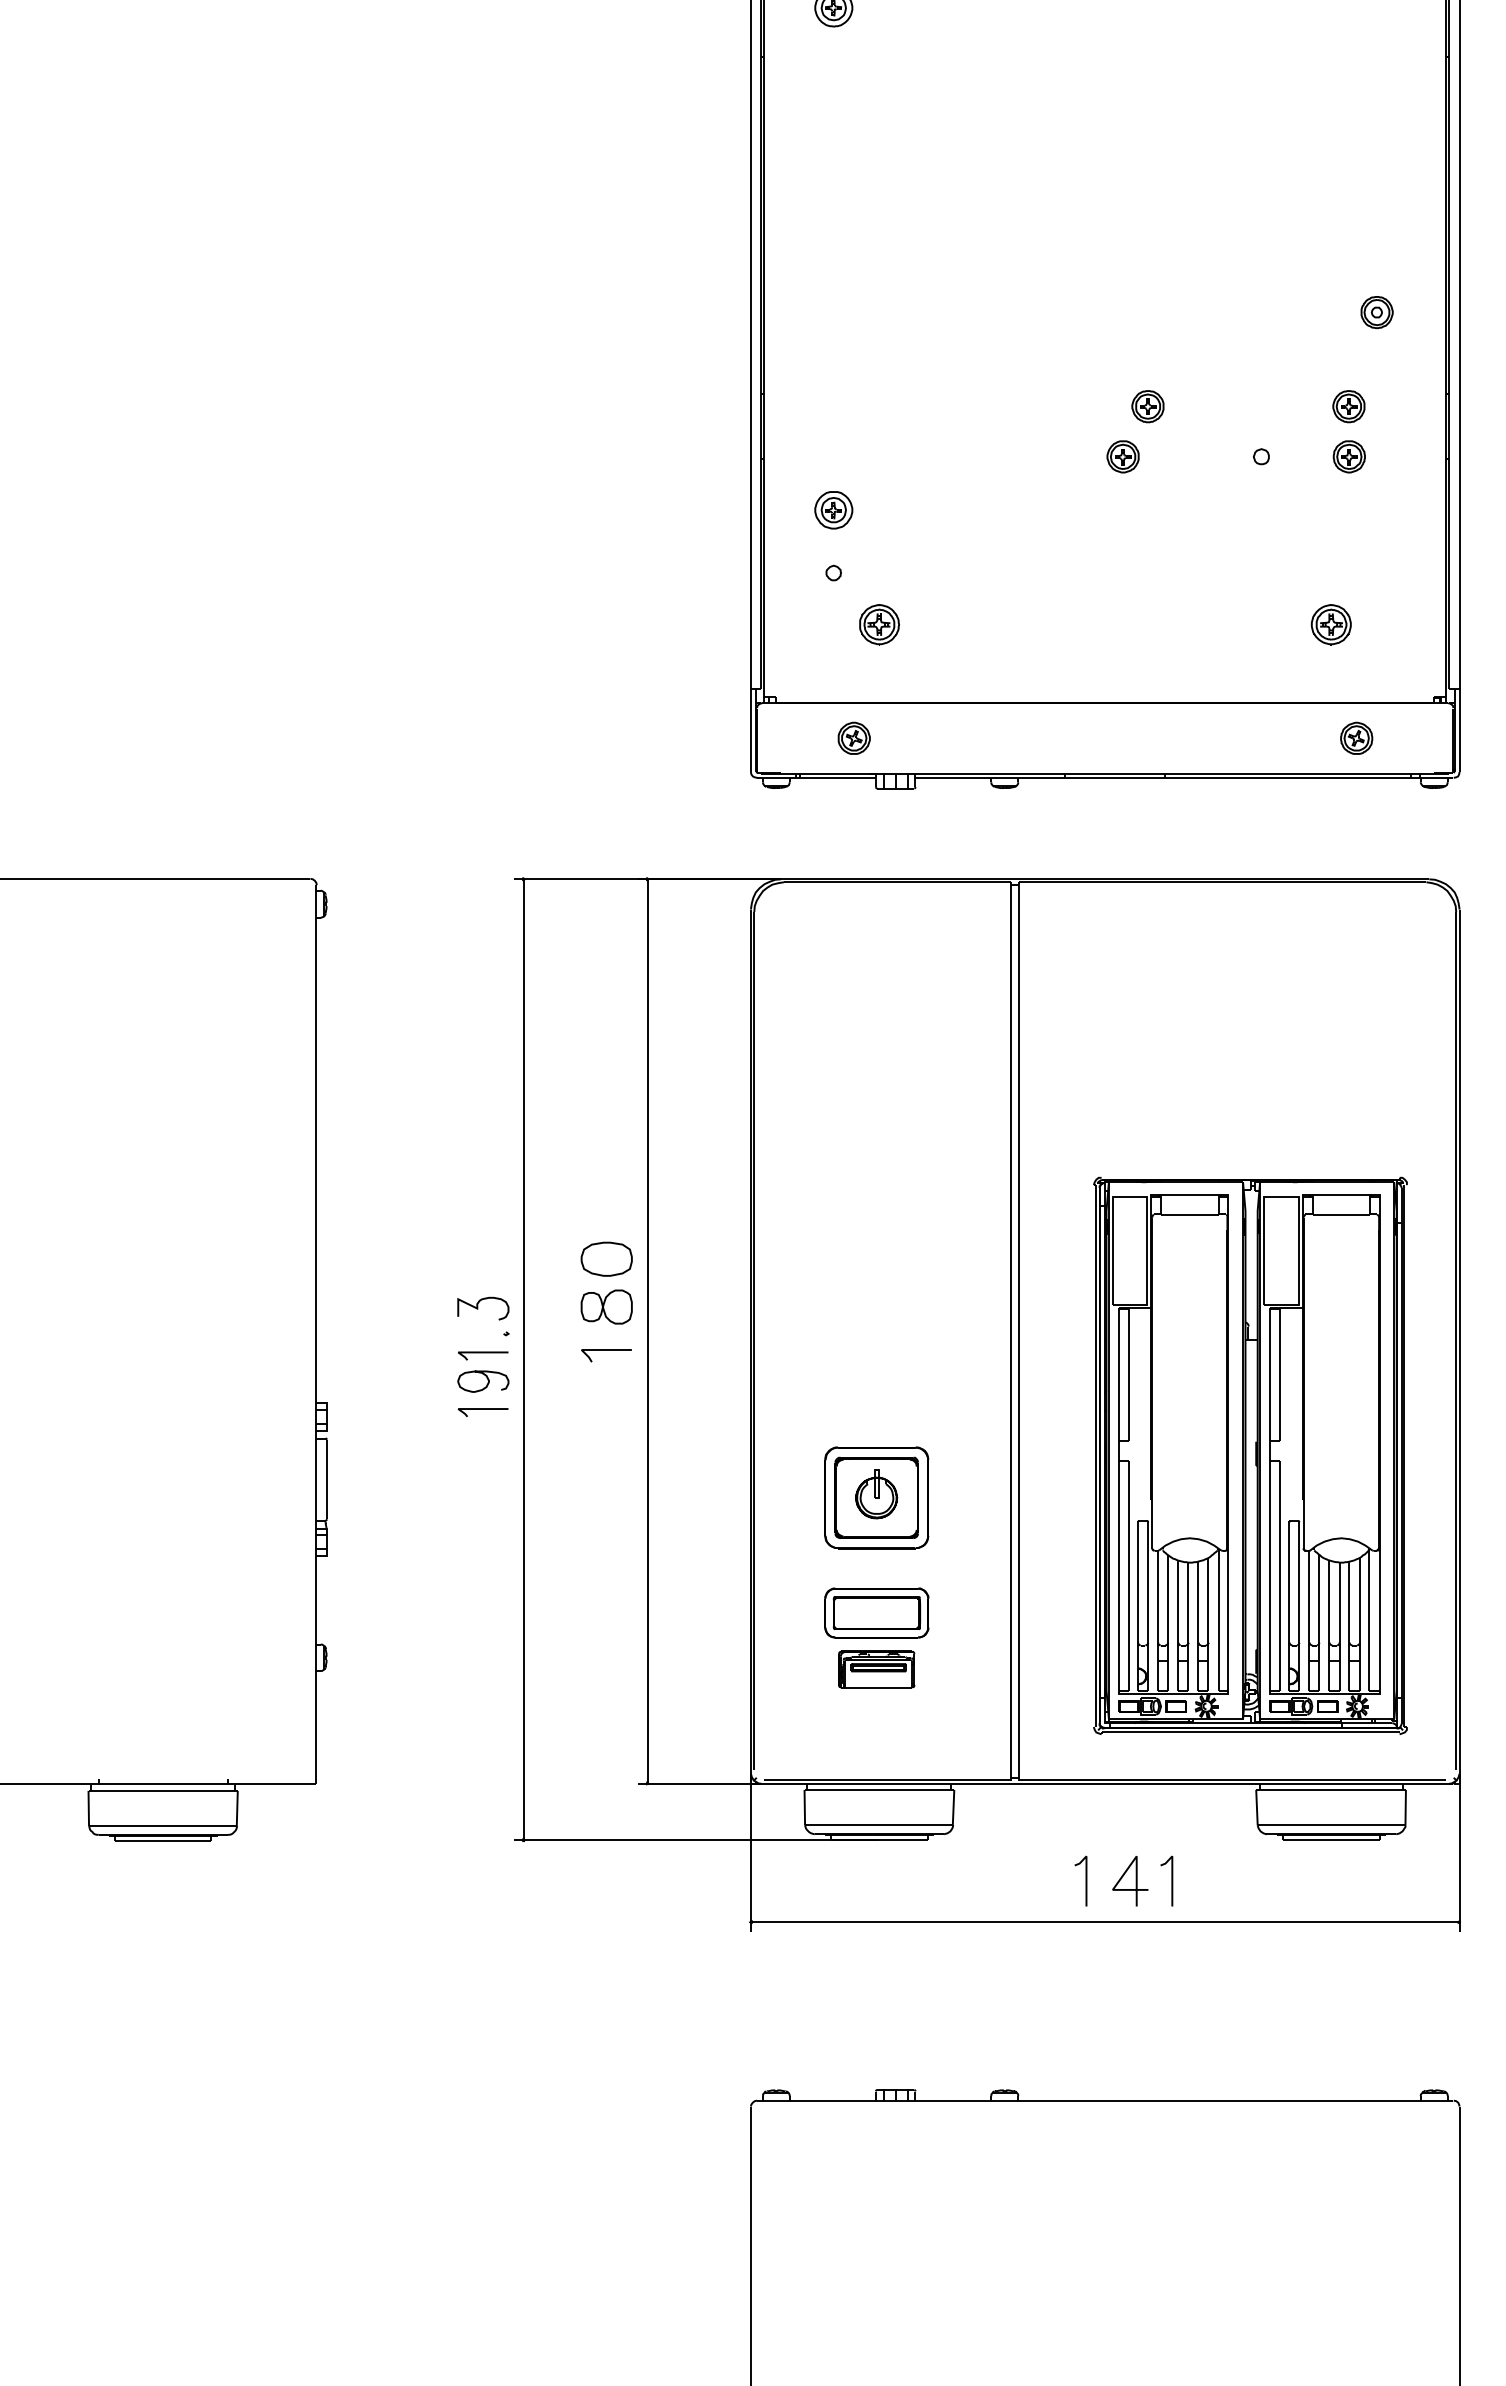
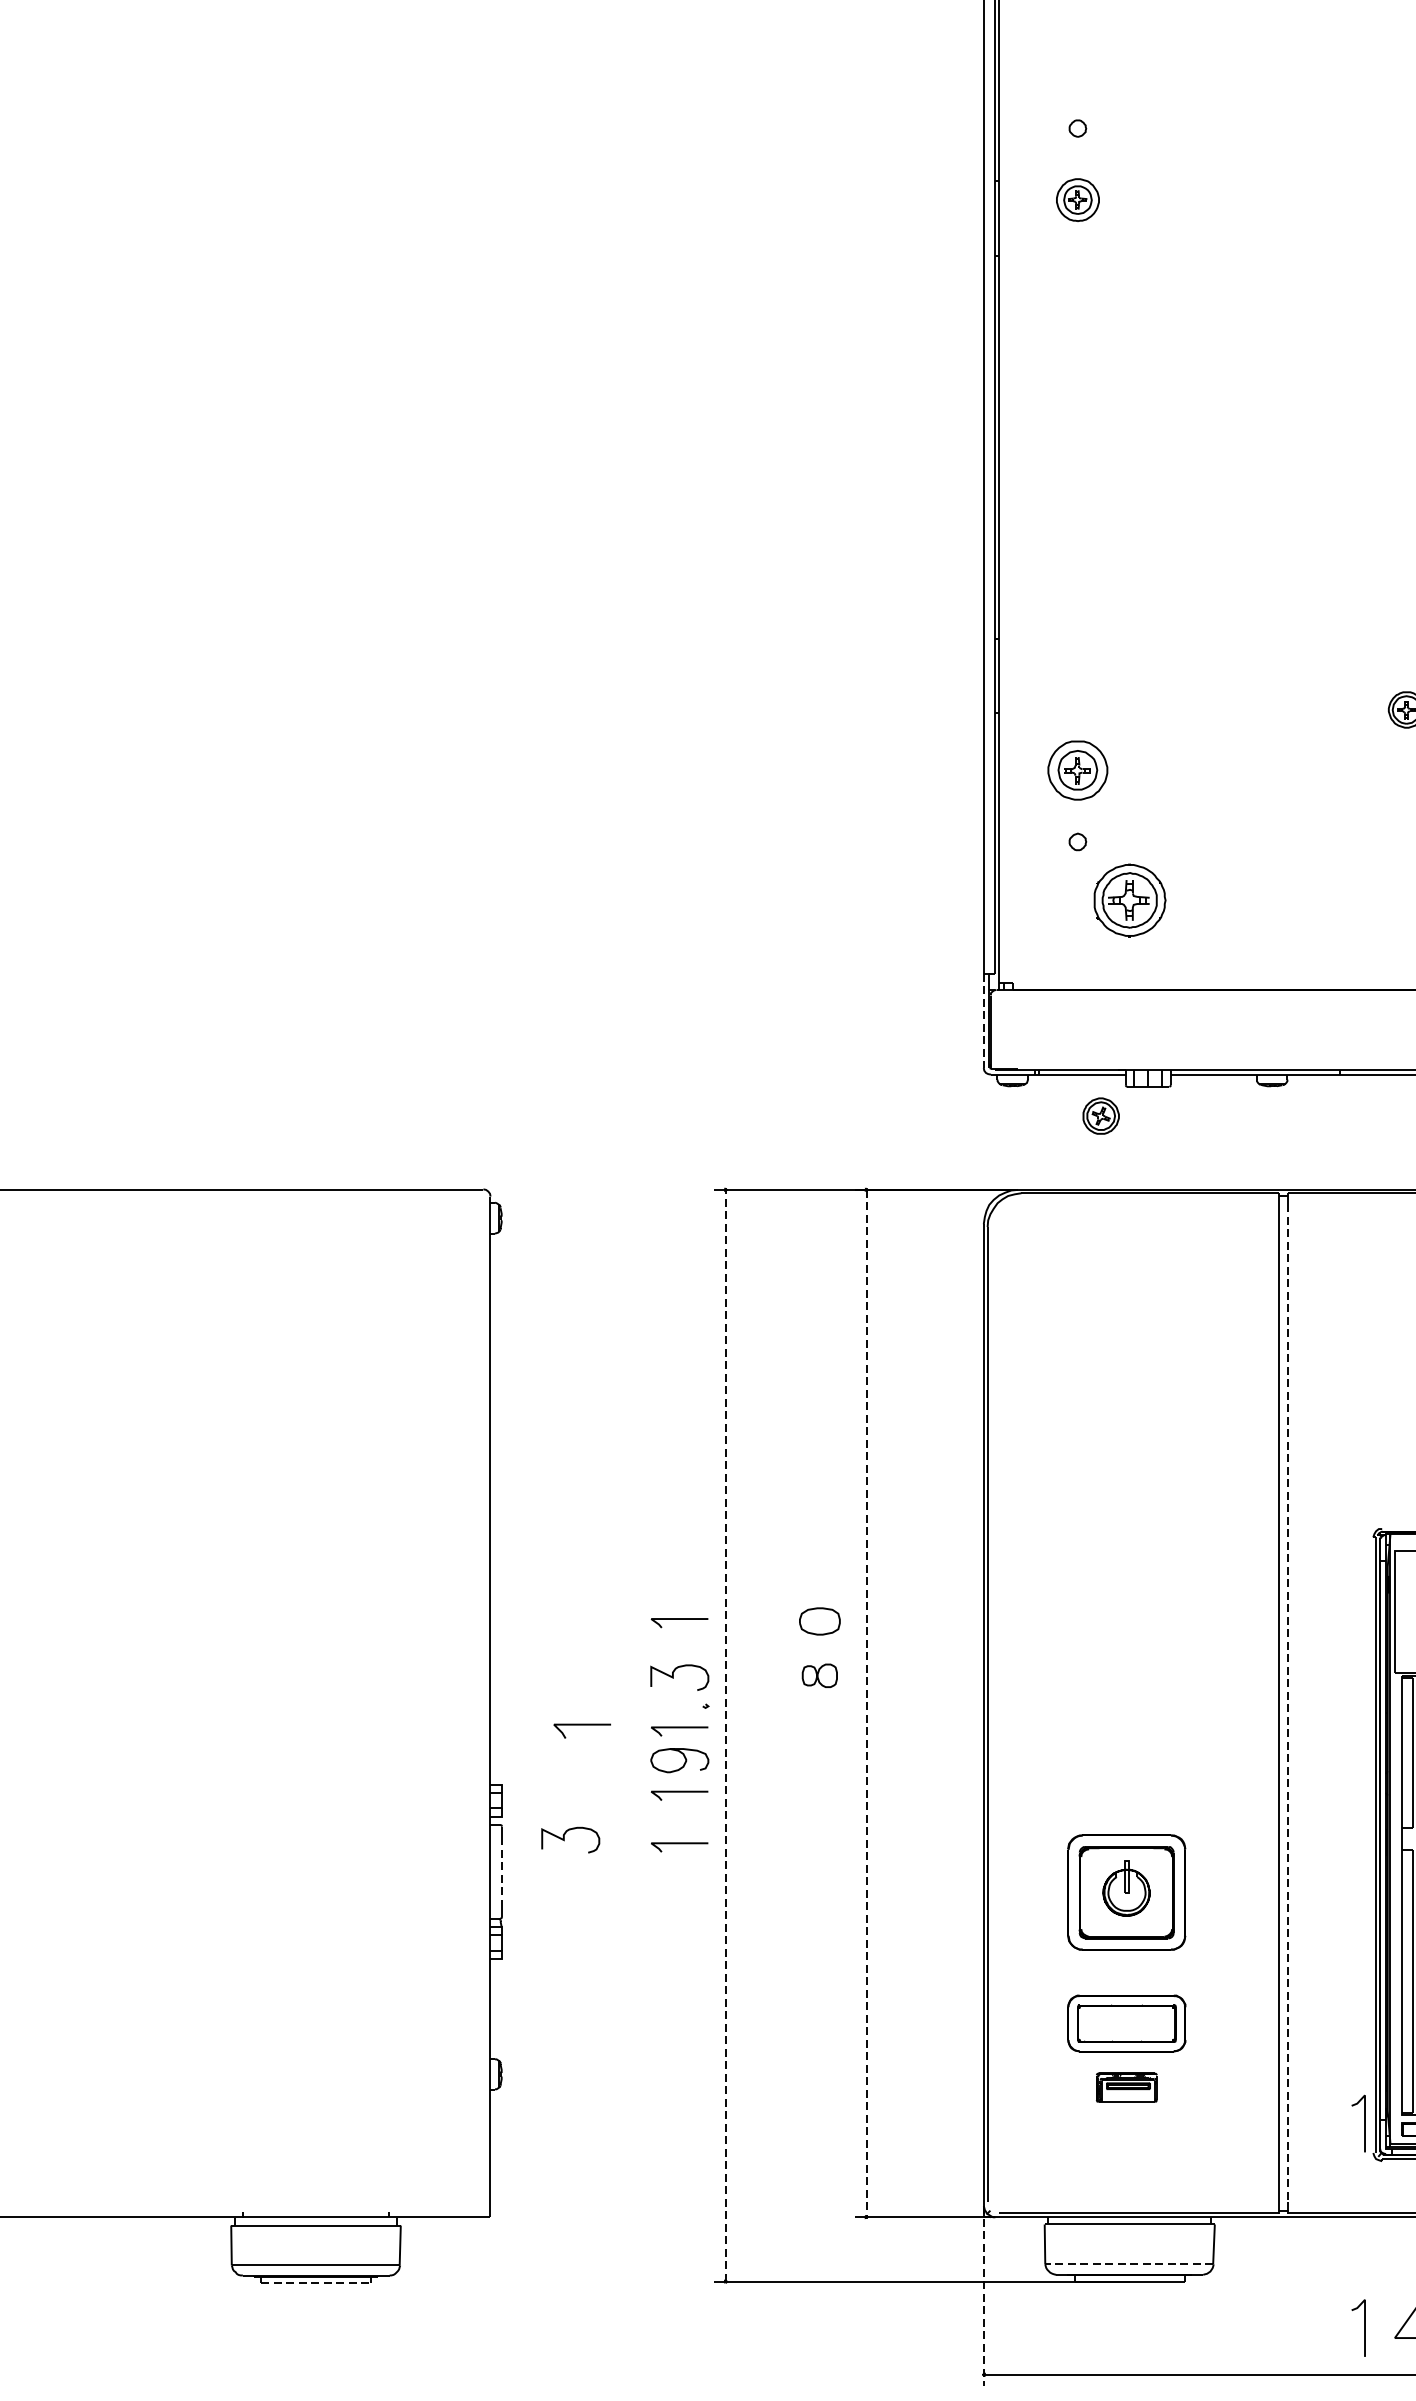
part: (833, 510) -> (1077, 770), size x1.4
part: (879, 624) -> (1129, 900), size x1.6
line: (750, 731) -> (983, 1021), solid -> dashed
part: (853, 737) -> (1100, 1115), moved
line: (482, 1257) -> (678, 1619), added
part: (606, 1258) -> (819, 1620), size x0.7
part: (606, 1306) -> (819, 1675), size x0.6
line: (647, 1331) -> (866, 1703), solid -> dashed
line: (1018, 1331) -> (1287, 1703), solid -> dashed
line: (606, 1350) -> (582, 1725), moved
line: (524, 1359) -> (726, 1735), solid -> dashed
curve: (382, 1451) -> (565, 1839), added
line: (483, 1455) -> (679, 1844), added
line: (327, 1479) -> (502, 1871), solid -> dashed
part: (876, 1669) -> (1126, 2087), size x0.7
line: (1085, 1700) -> (1363, 2122), added
line: (879, 1825) -> (1129, 2264), solid -> dashed
line: (162, 1841) -> (315, 2283), solid -> dashed
line: (750, 1853) -> (983, 2296), solid -> dashed

